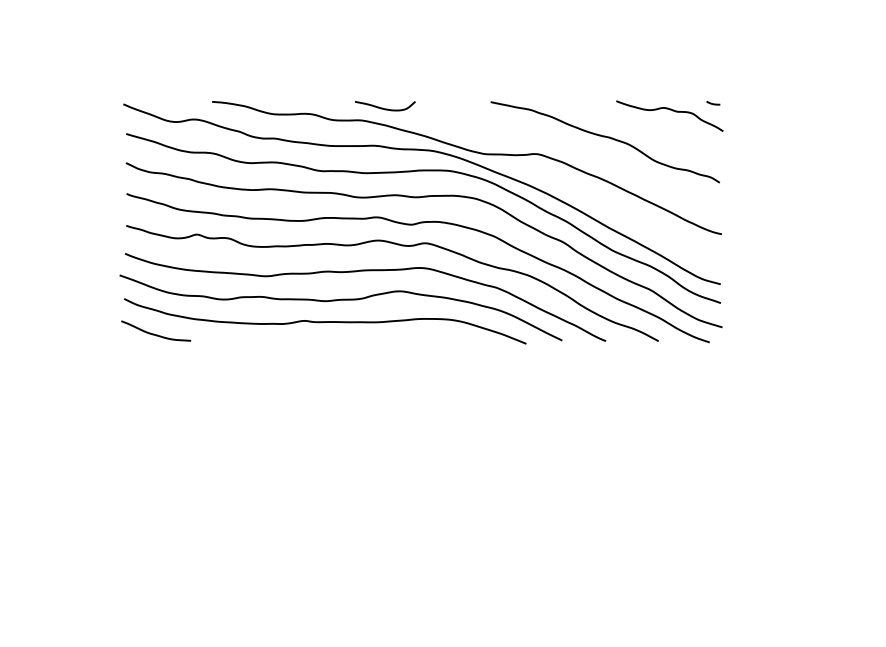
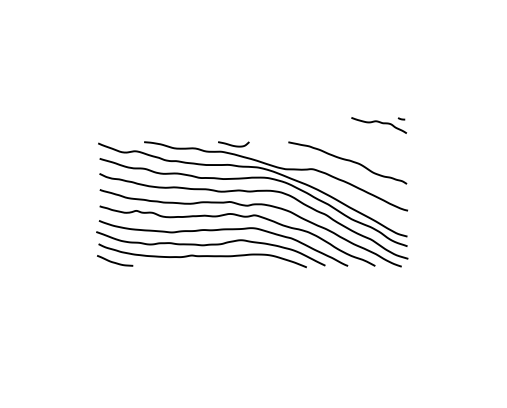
part: (668, 116) -> (378, 125), moved

